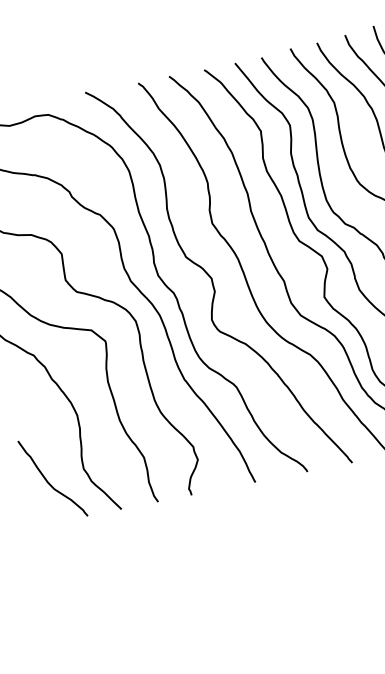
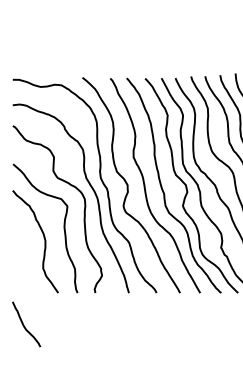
curve: (48, 479) -> (24, 324), moved

